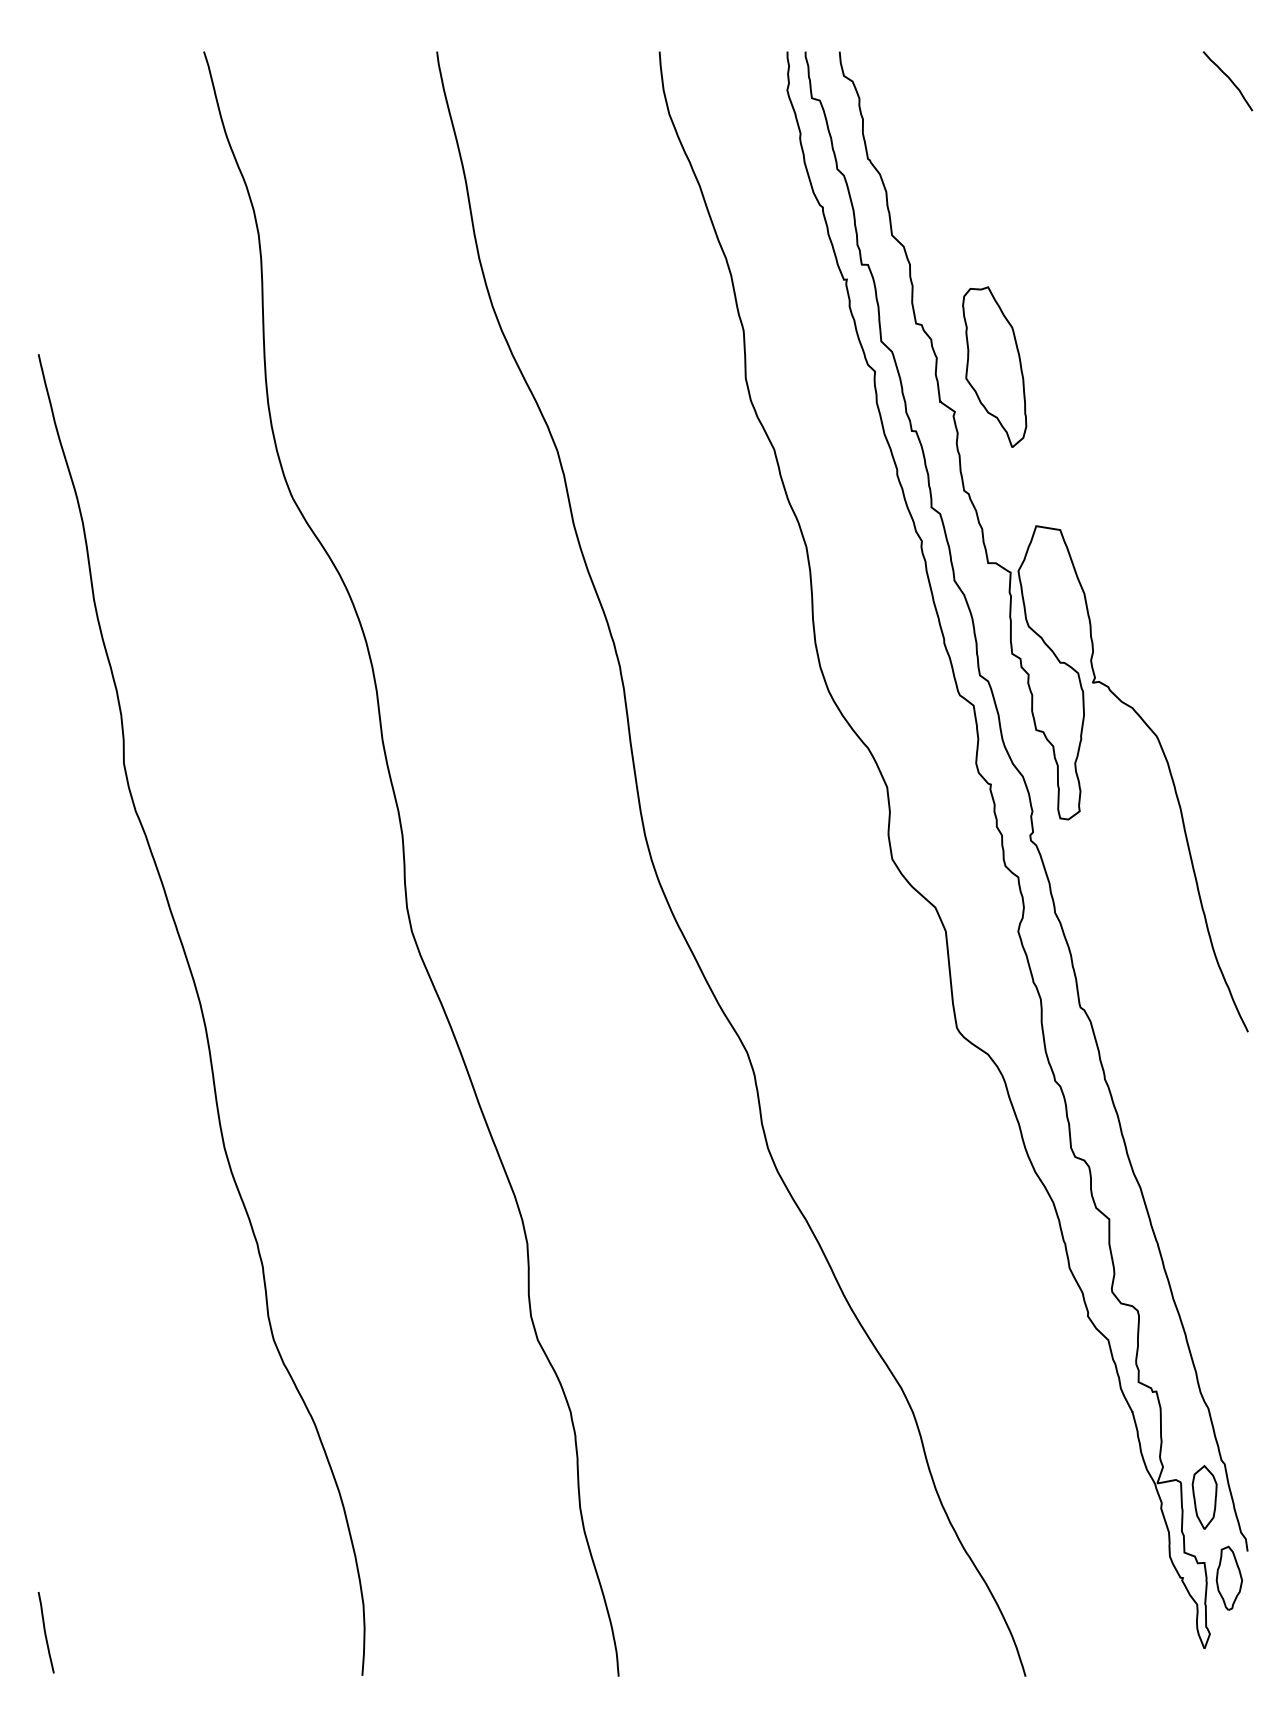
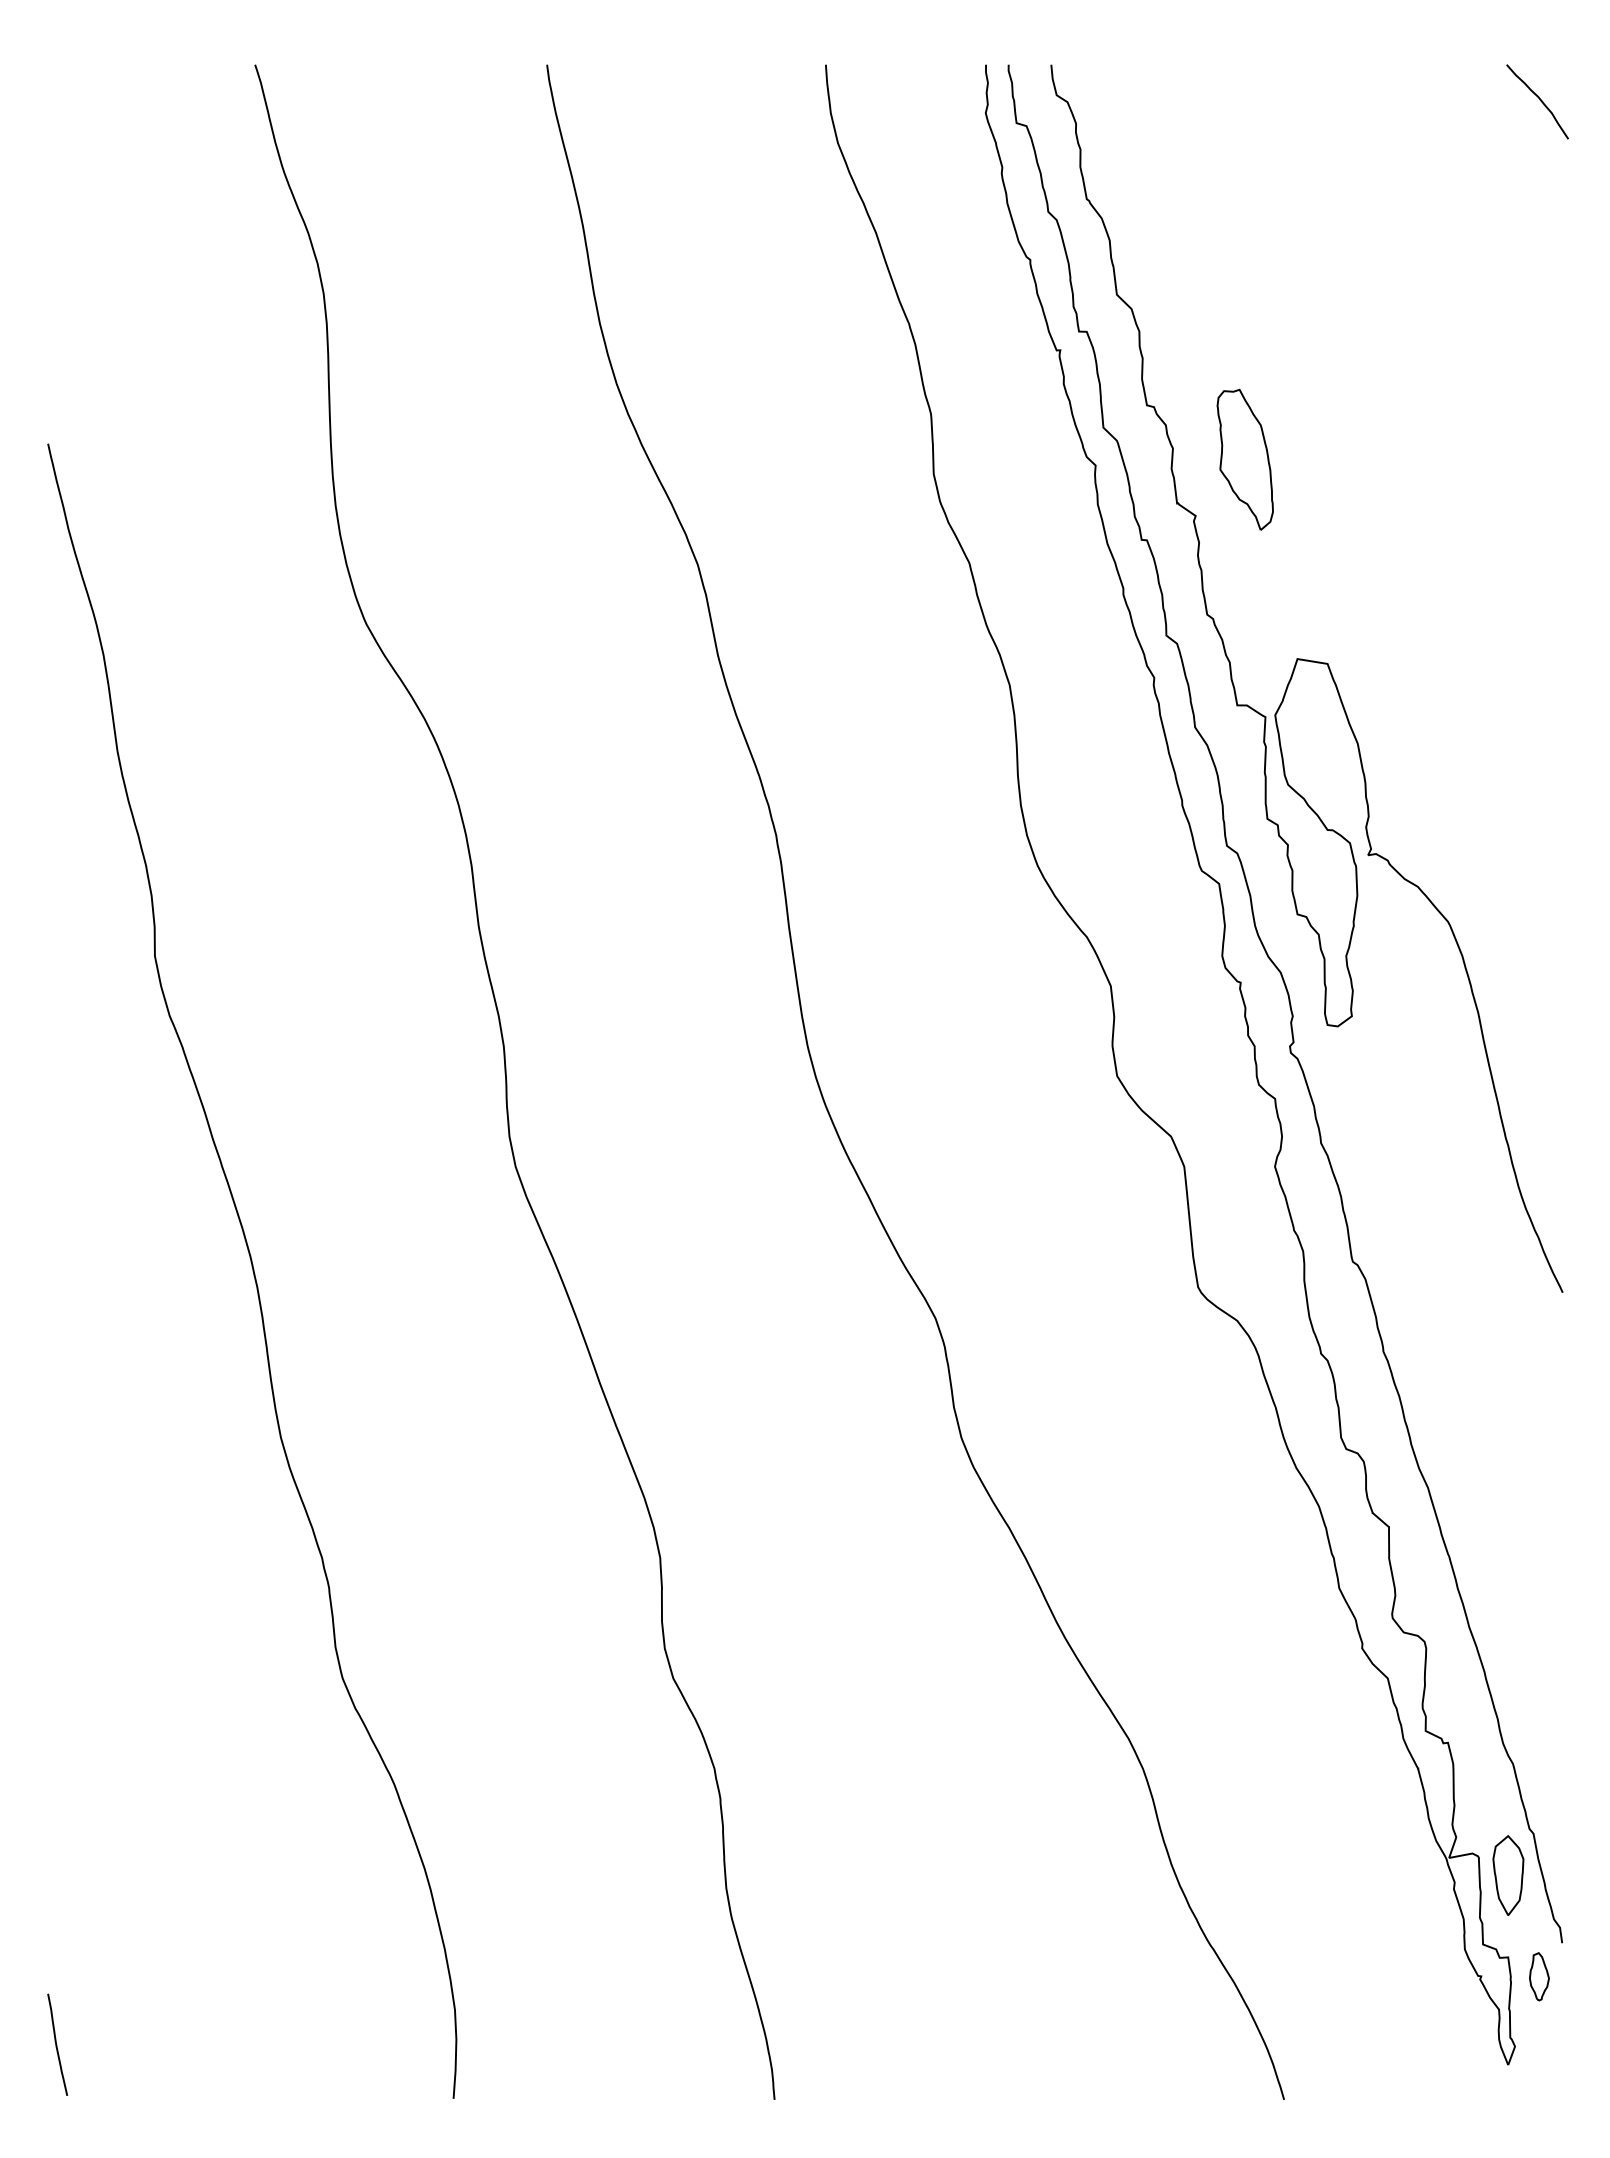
part: (993, 366) -> (1244, 459), size x0.7
part: (1229, 1578) -> (1539, 1976), size x0.6

